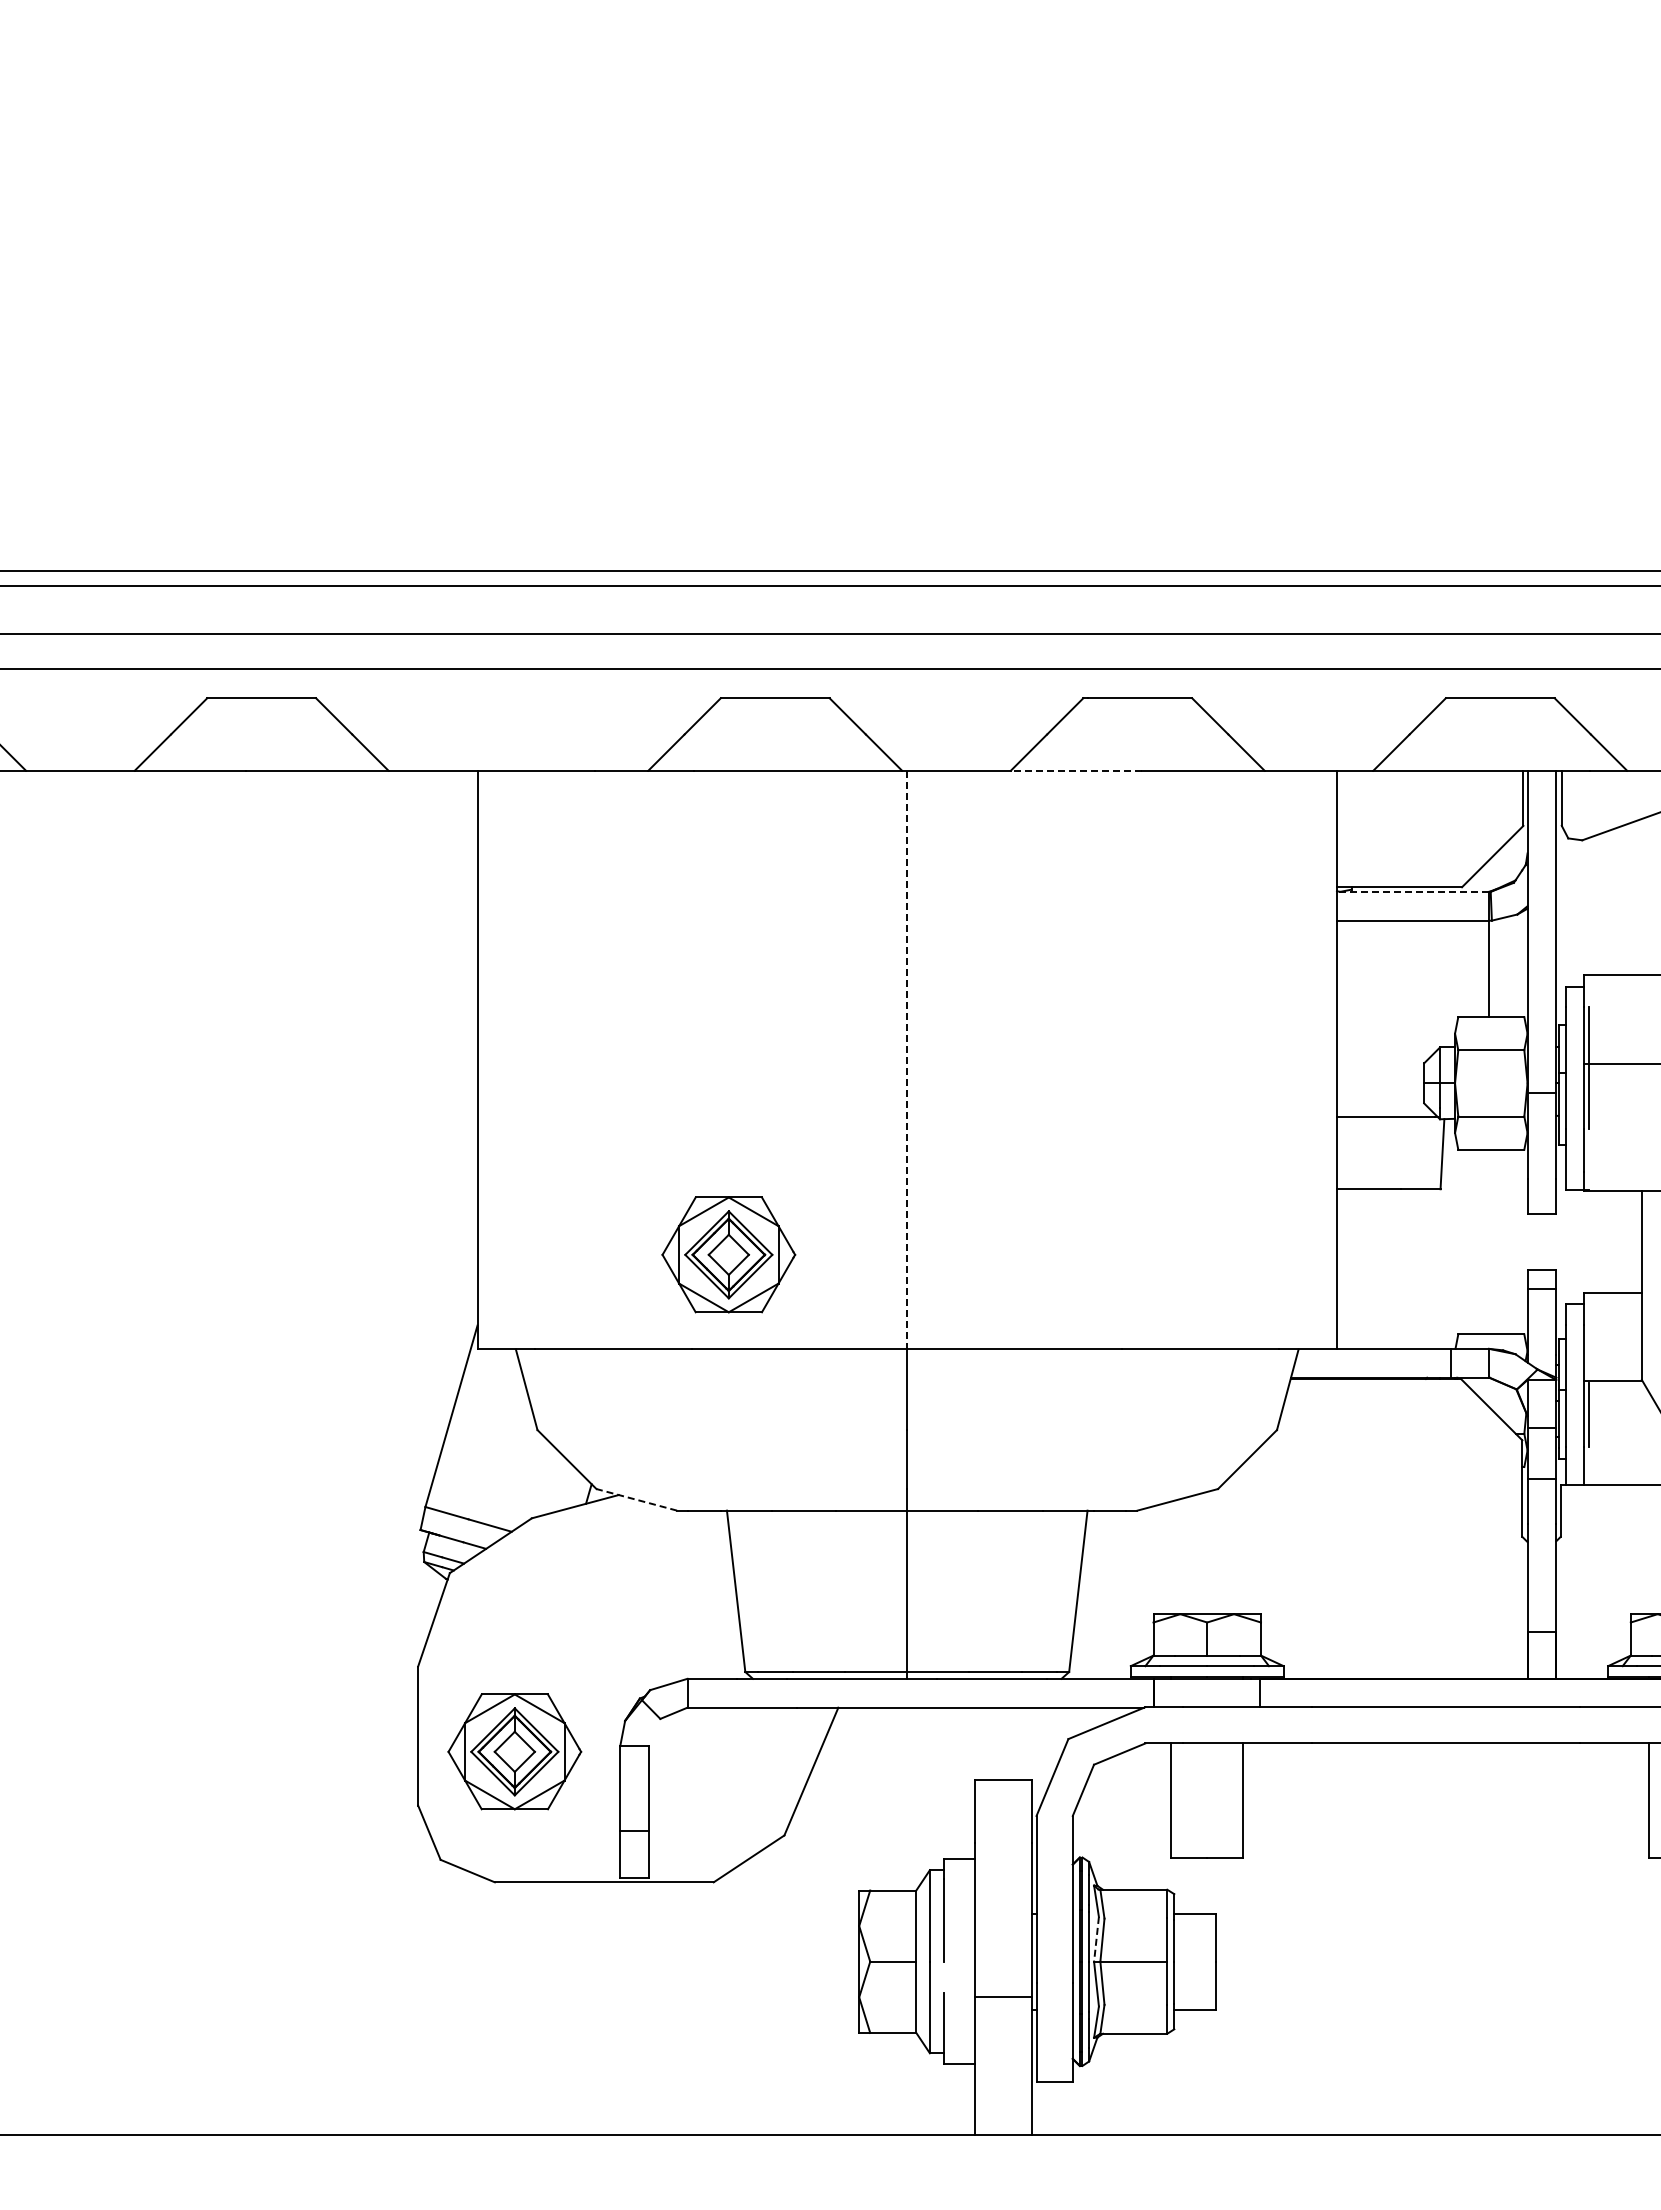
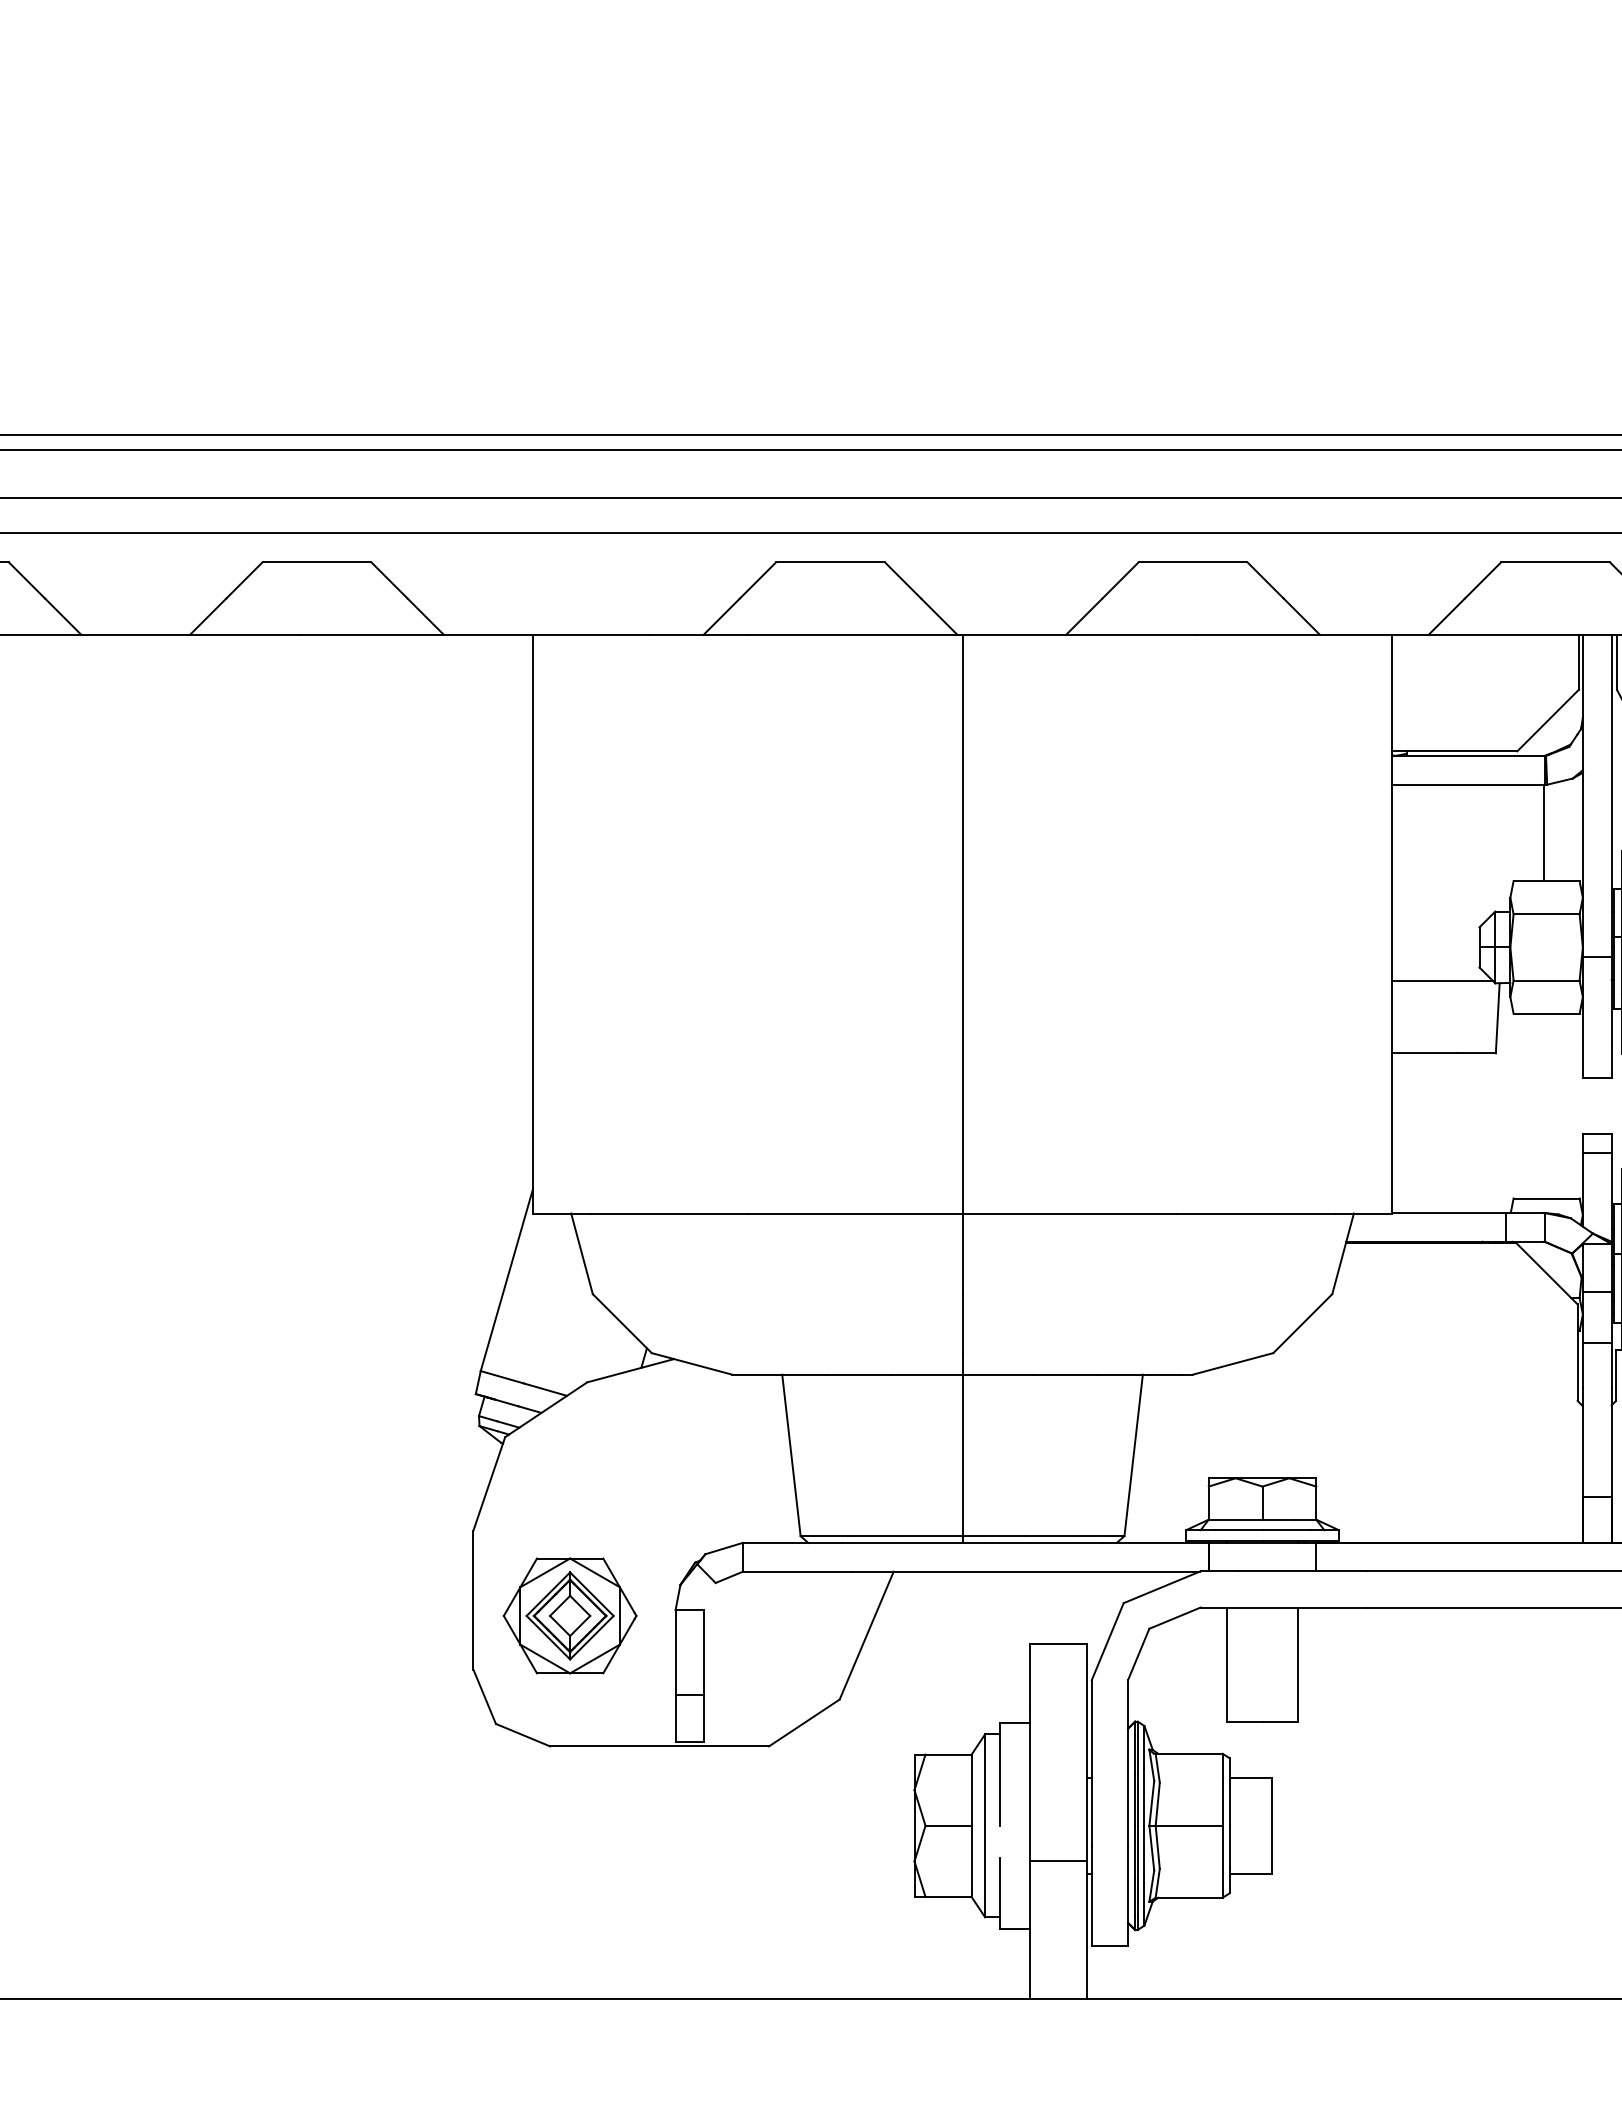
line: (1075, 770) -> (1130, 634), dashed -> solid
line: (1412, 891) -> (1467, 755), dashed -> solid
line: (907, 1060) -> (962, 924), dashed -> solid
part: (728, 1254) -> (783, 1118), removed
line: (636, 1499) -> (691, 1363), dashed -> solid
line: (1096, 1939) -> (1151, 1803), dashed -> solid

